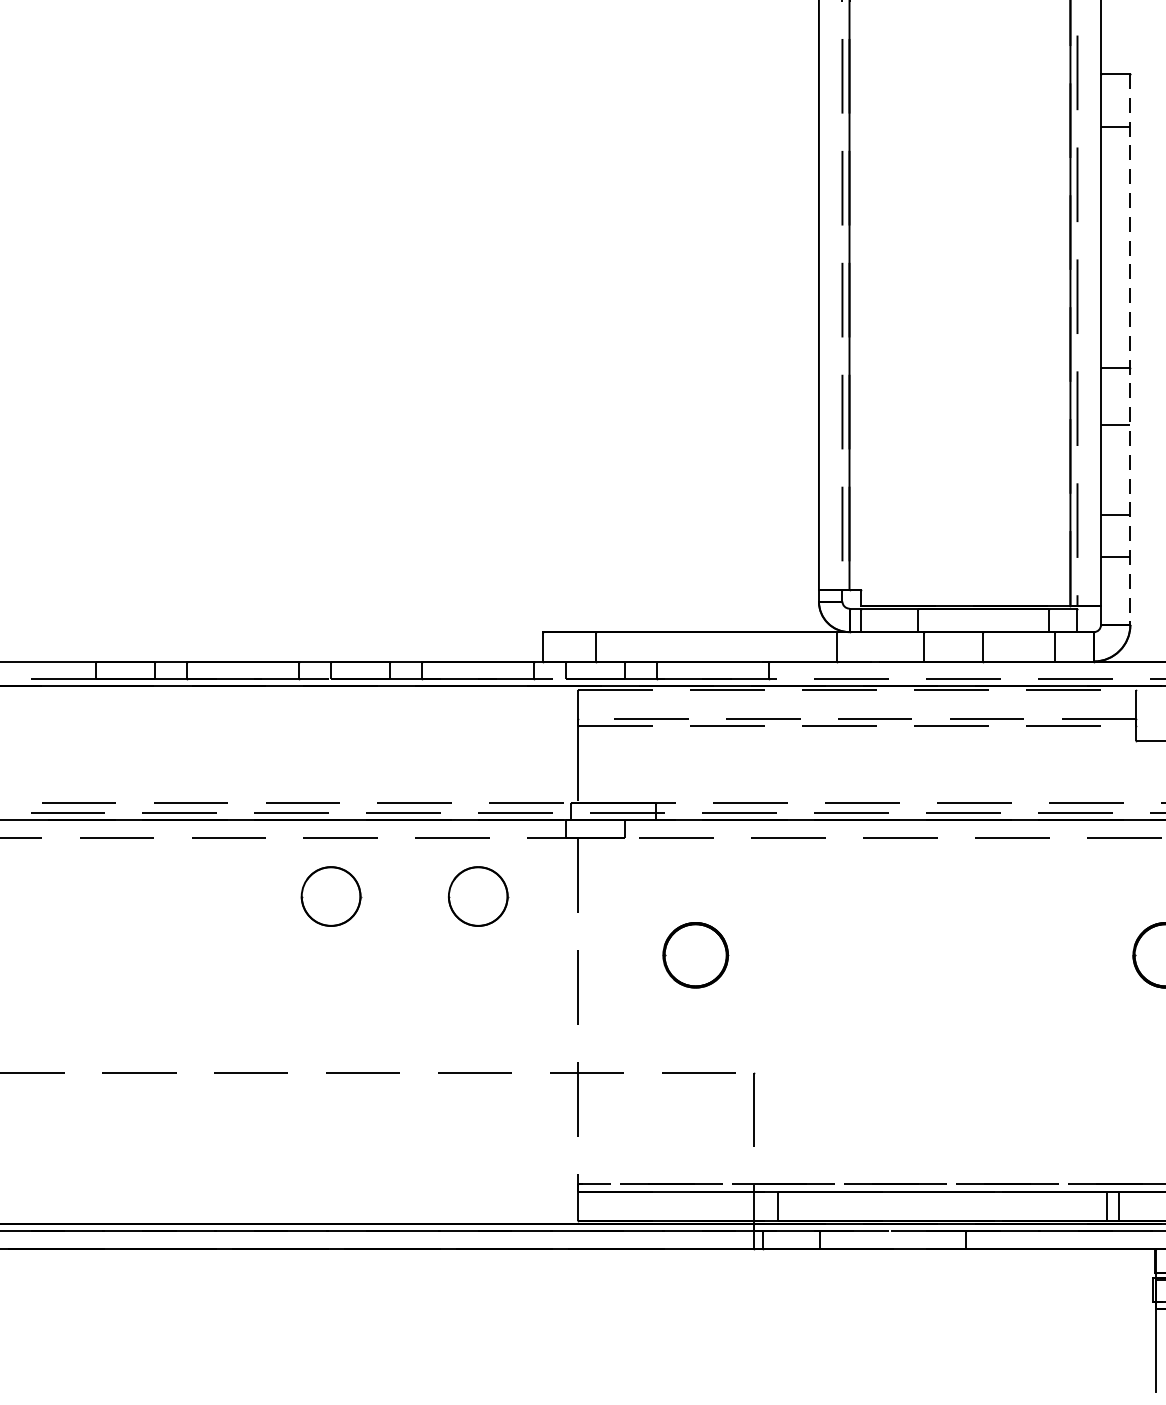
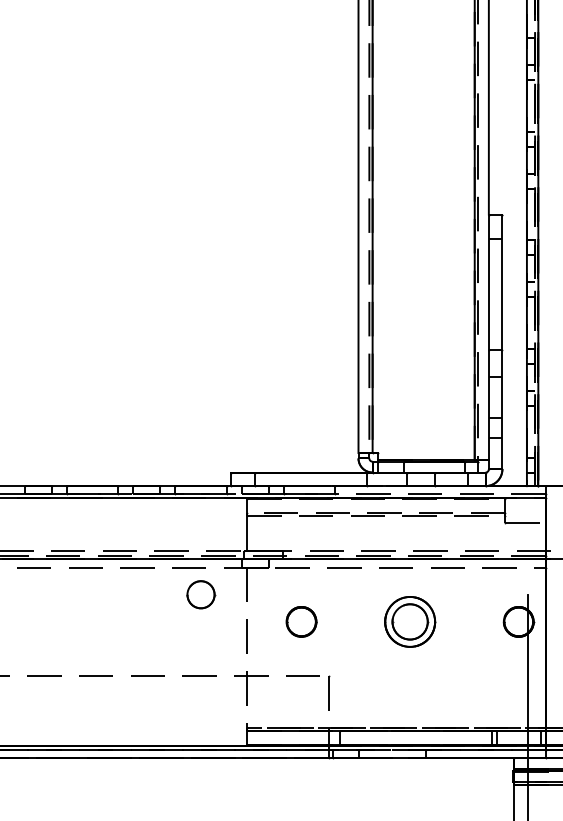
line: (1130, 350) -> (502, 342), dashed -> solid
part: (332, 895) -> (133, 594), removed
part: (931, 954) -> (410, 621), added

